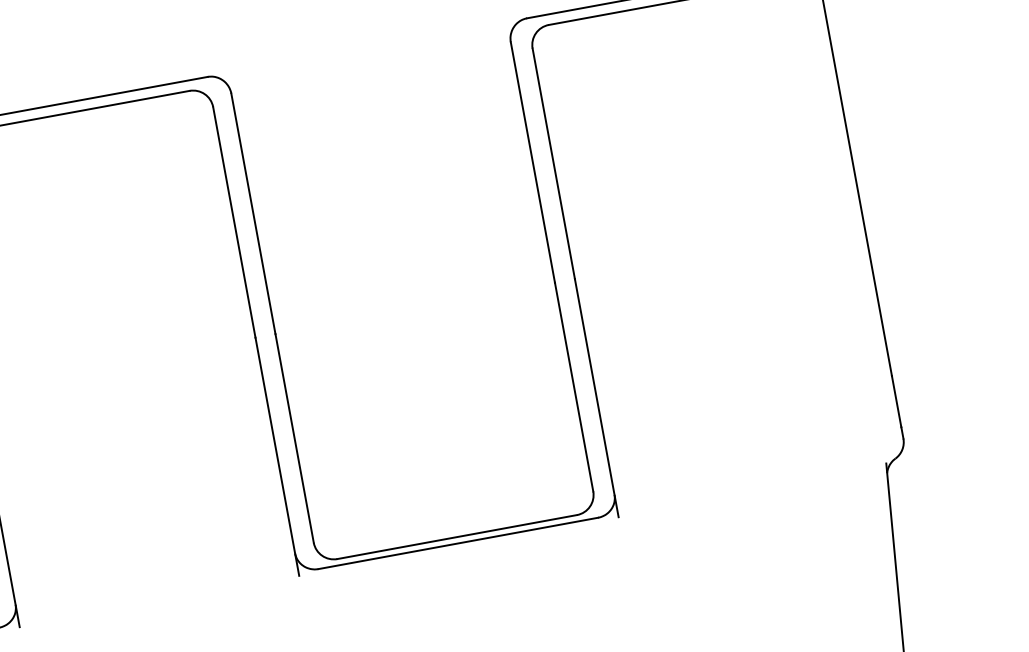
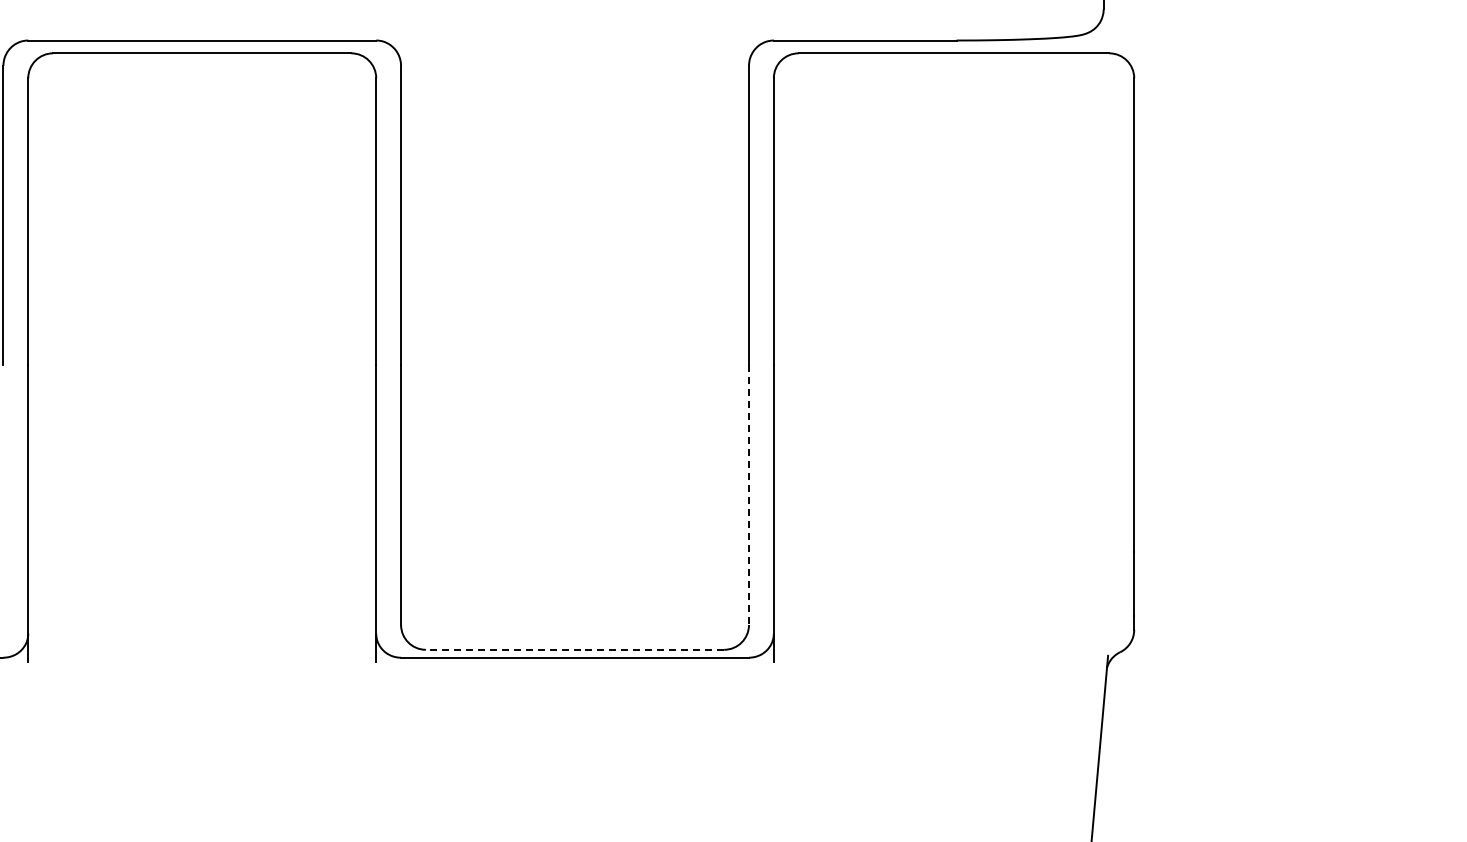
line: (574, 387) -> (749, 495), solid -> dashed
line: (456, 536) -> (574, 649), solid -> dashed

